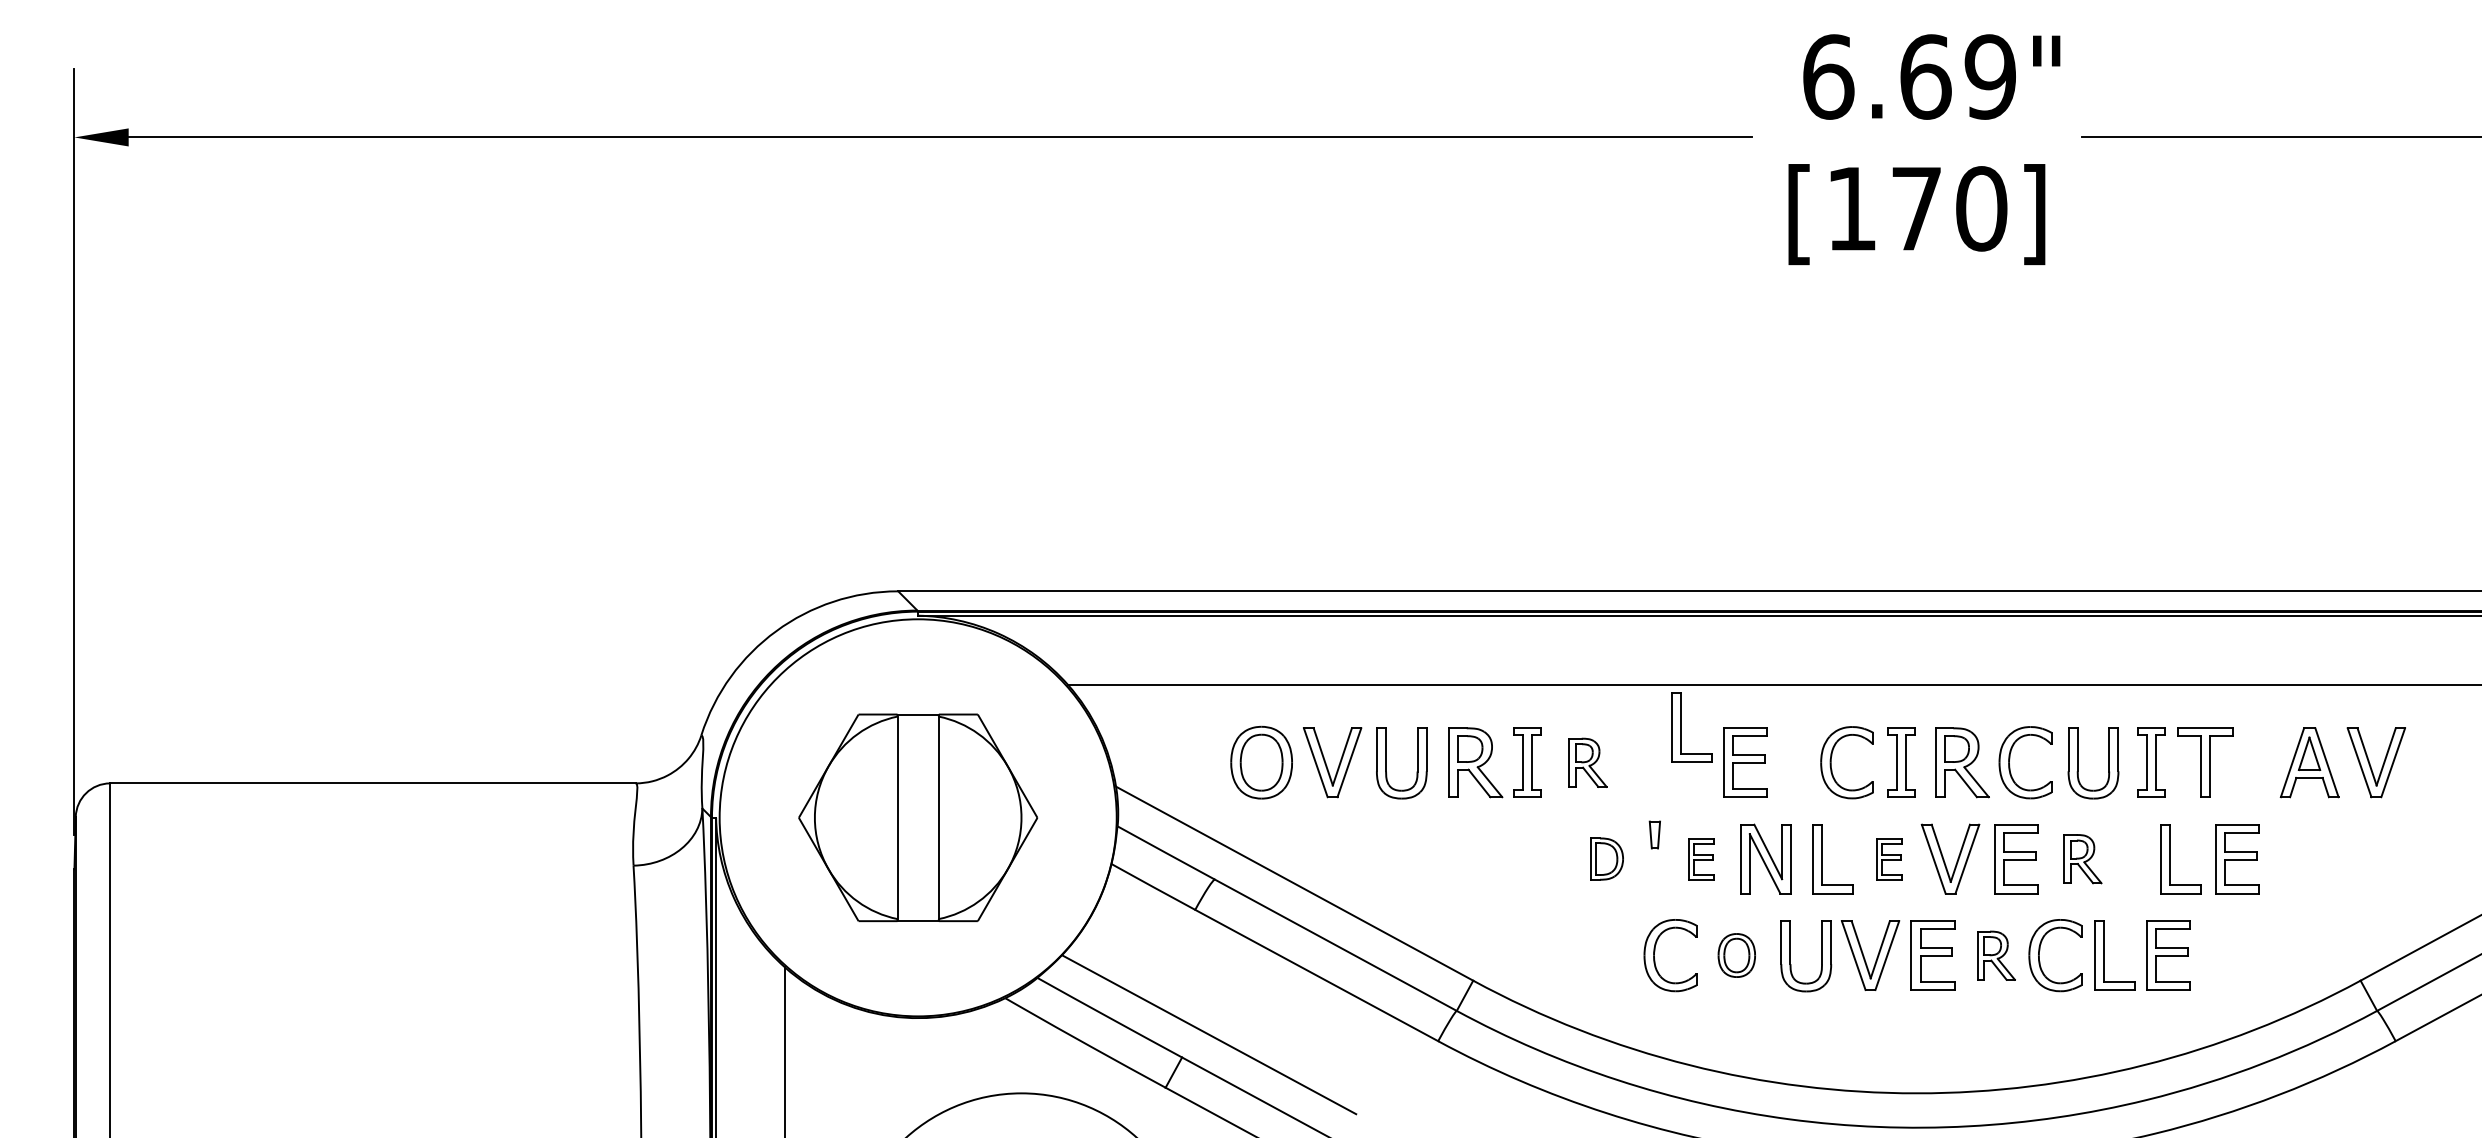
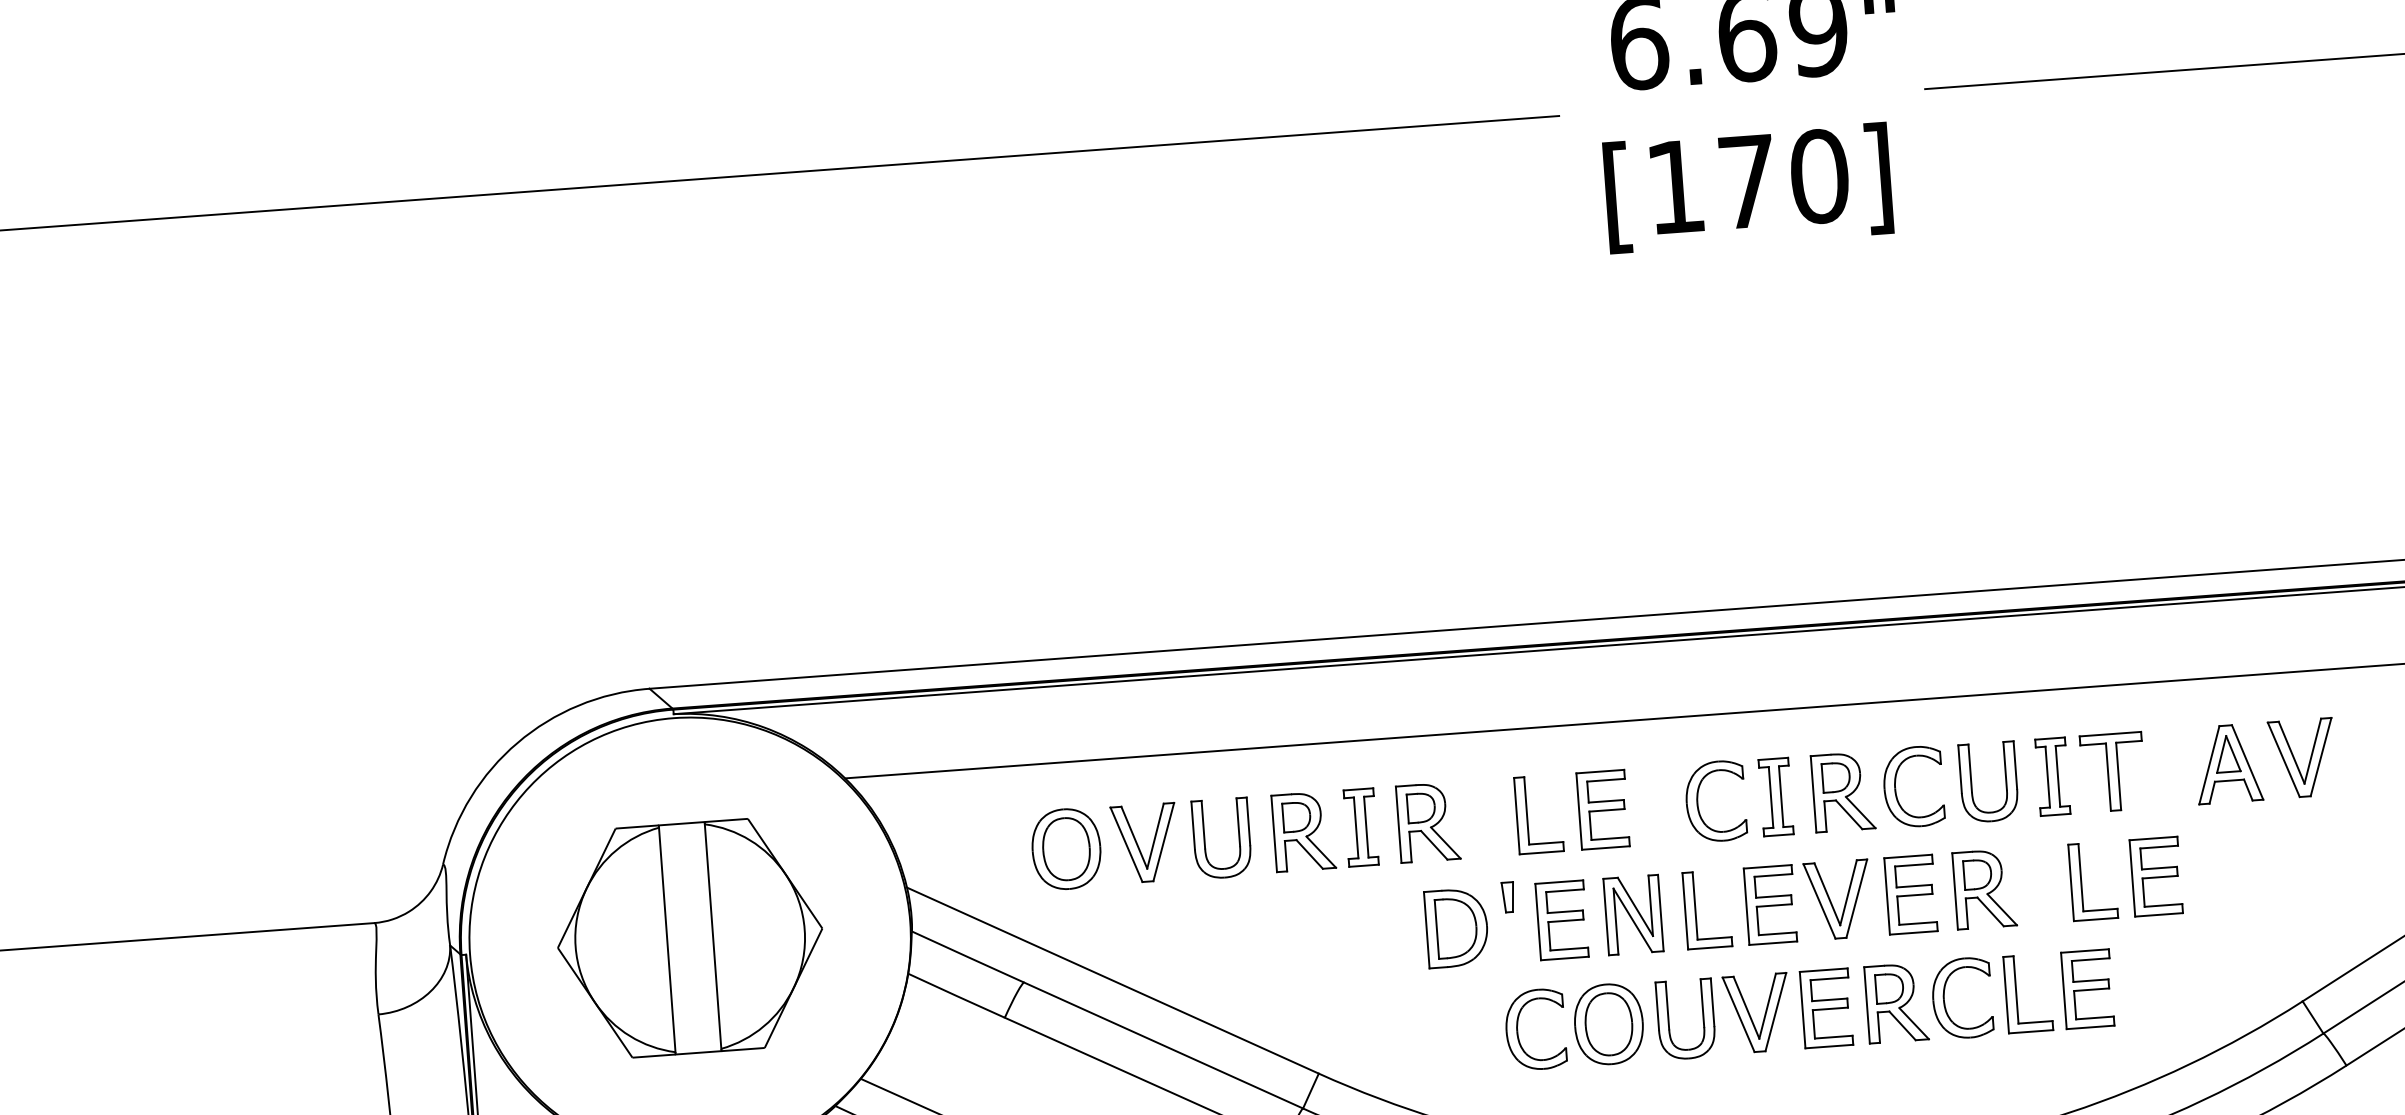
part: (1681, 727) -> (1527, 815), moved
part: (1587, 762) -> (1427, 822), size x1.43
part: (1606, 858) -> (1456, 927), size x1.67
part: (2082, 858) -> (1984, 888), size x1.43
part: (1701, 859) -> (1562, 920), size x1.67
part: (1889, 859) -> (1770, 905), size x1.67
part: (1736, 955) -> (1608, 1024), size x1.67
part: (1996, 955) -> (1896, 1003), size x1.43

